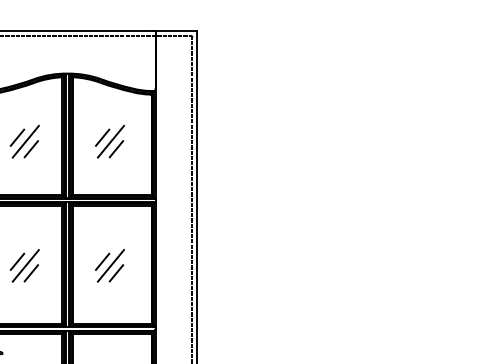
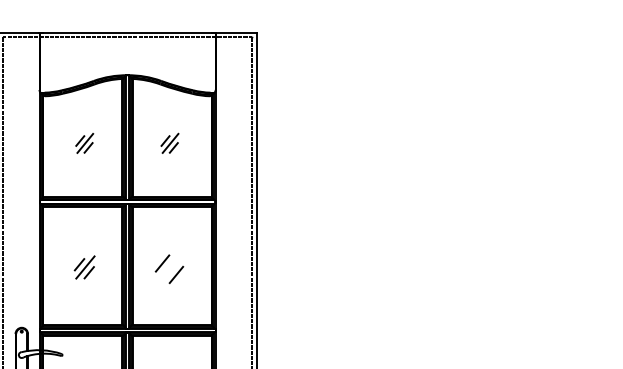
part: (24, 141) -> (84, 143), size x0.6
part: (109, 141) -> (169, 143), size x0.6
part: (24, 265) -> (84, 267), size x0.7
line: (110, 265) -> (170, 267), removed

